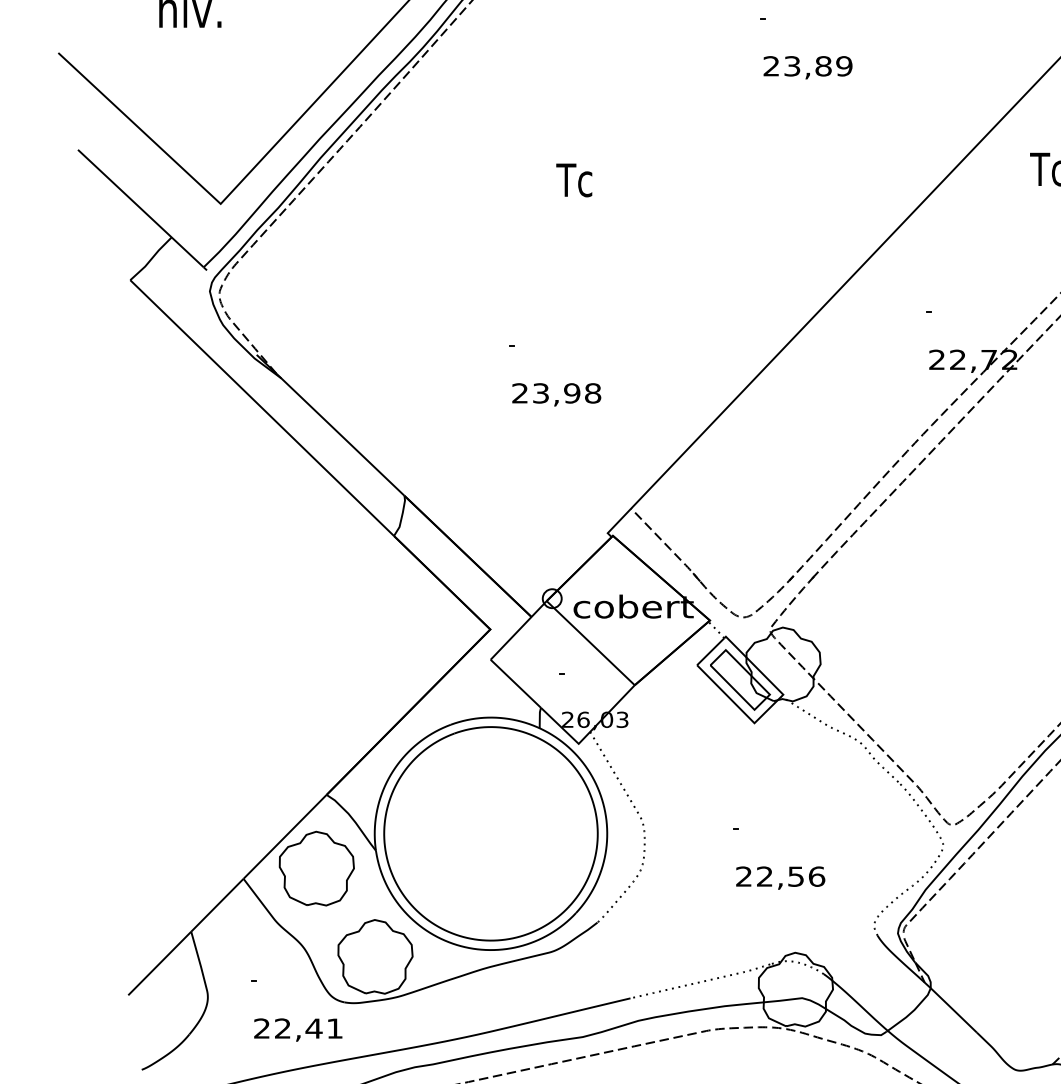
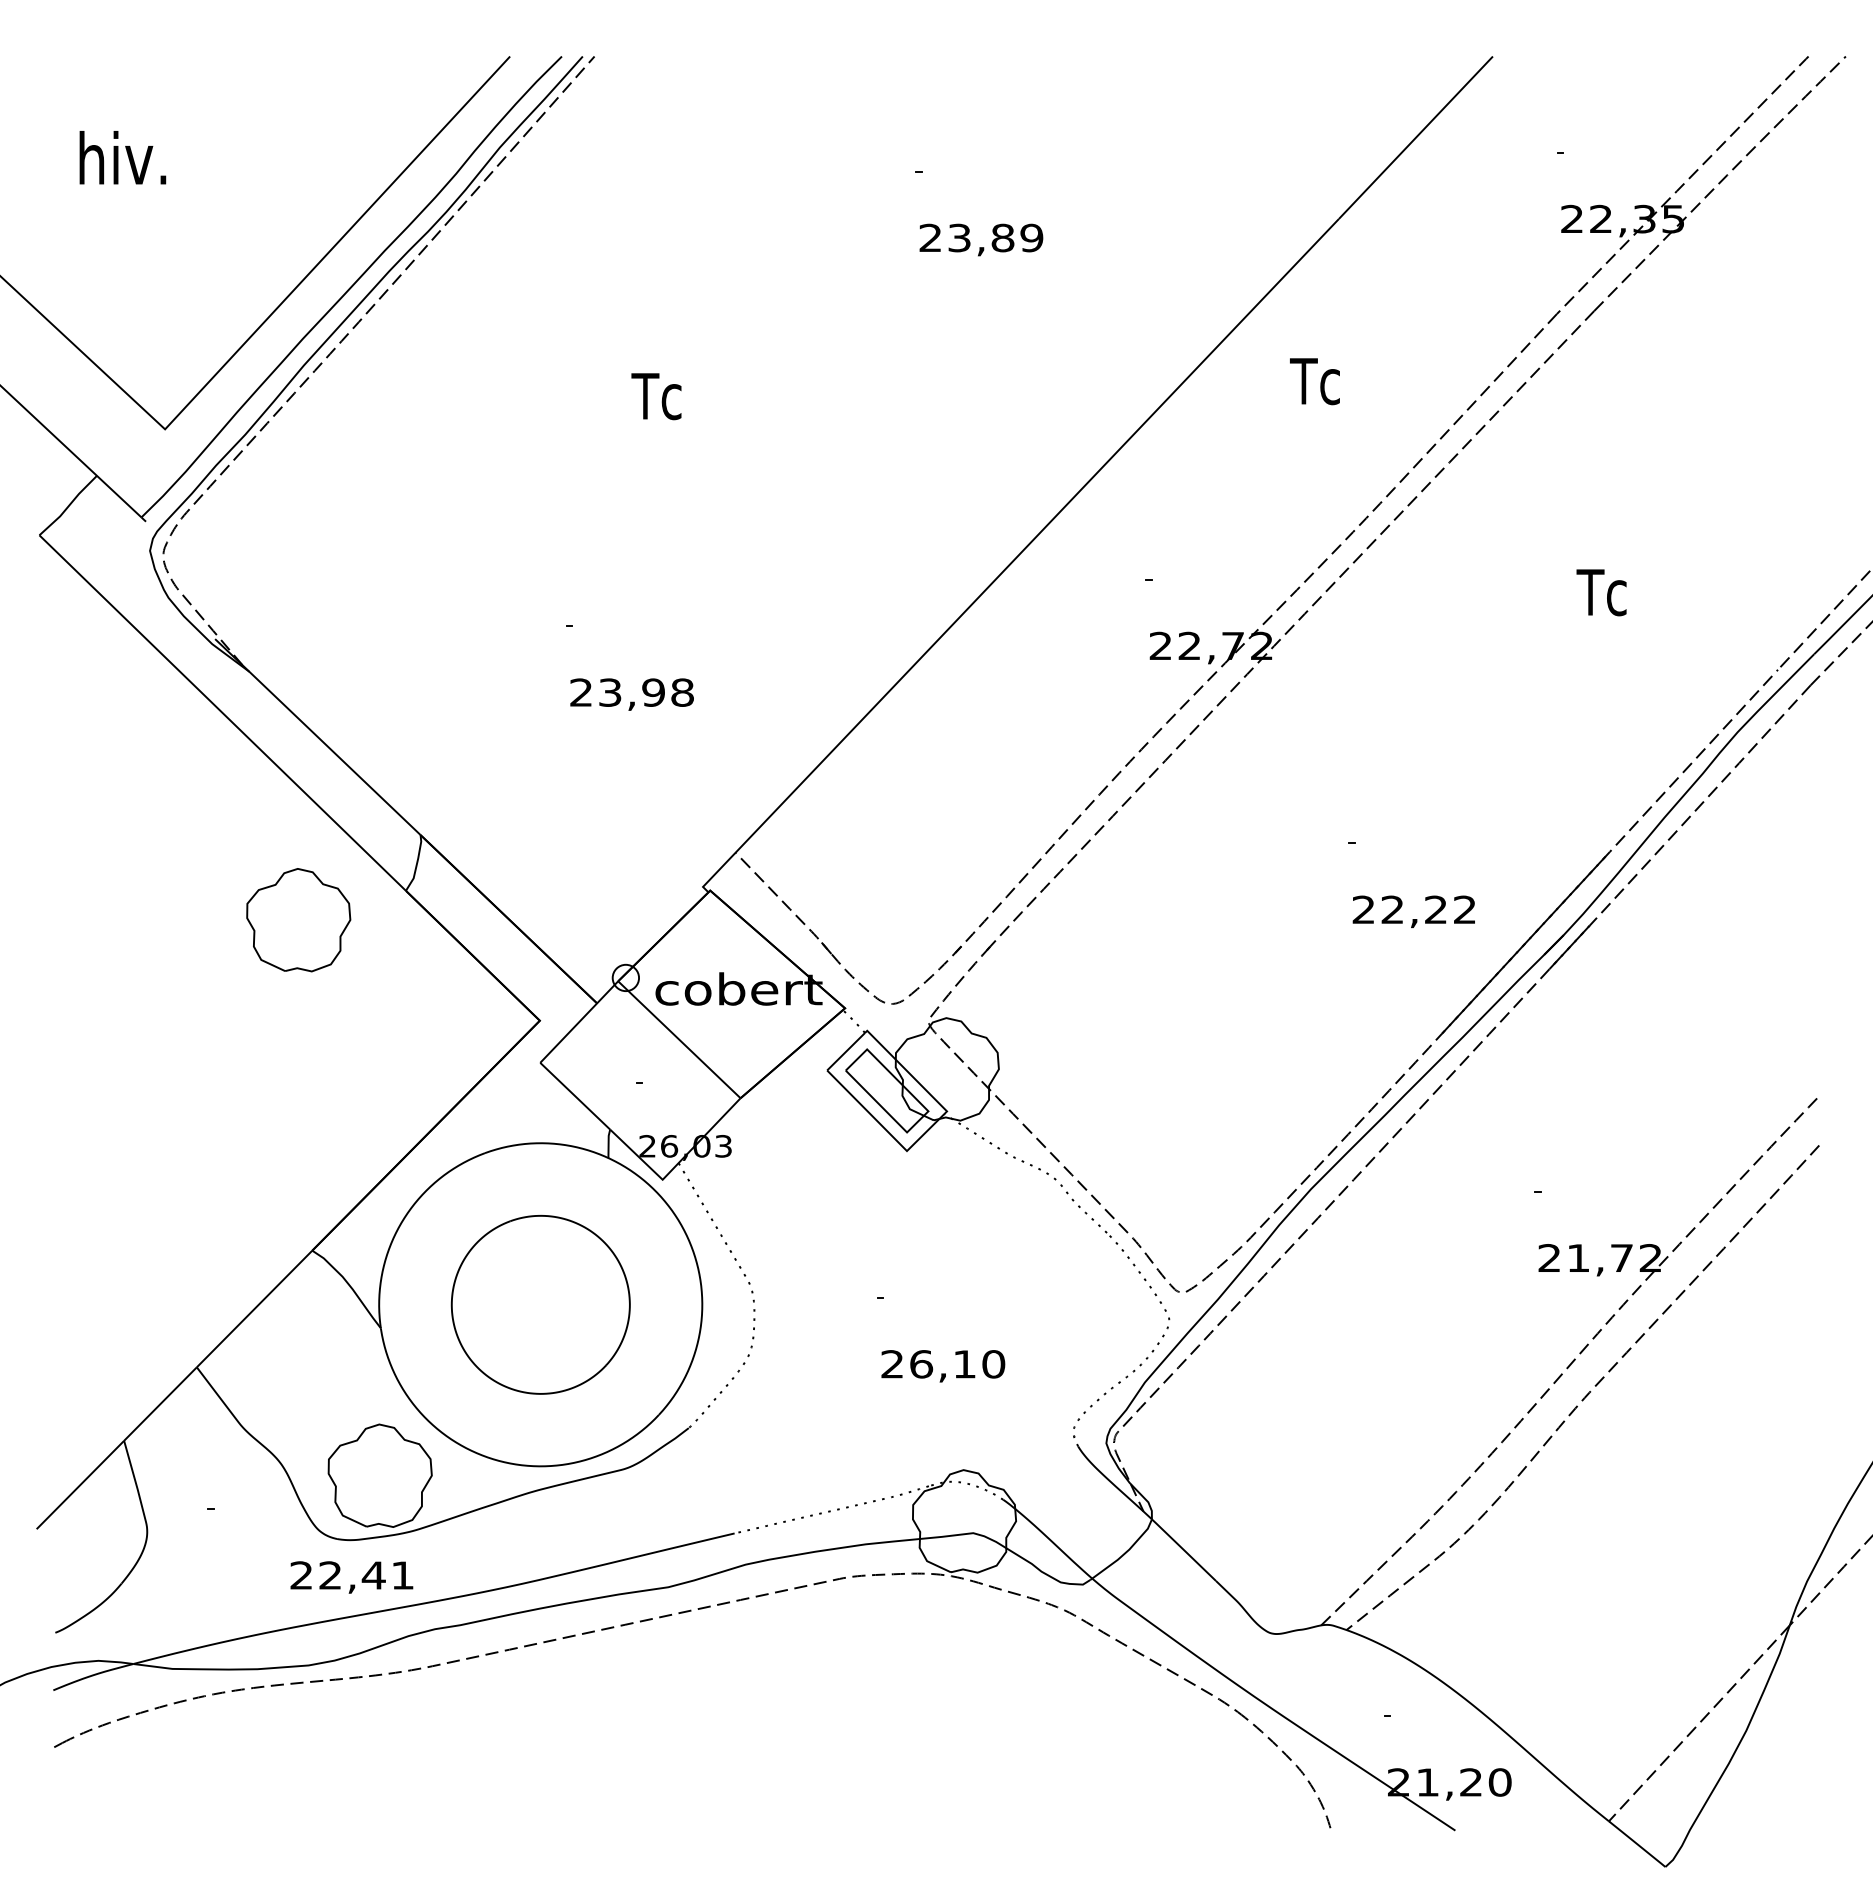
part: (490, 833) -> (540, 1304), size x0.6
part: (316, 868) -> (298, 920), moved
text: (790, 876) -> (957, 1364), 22,56 -> 26,10
text: (297, 1030) -> (351, 1577), moved

